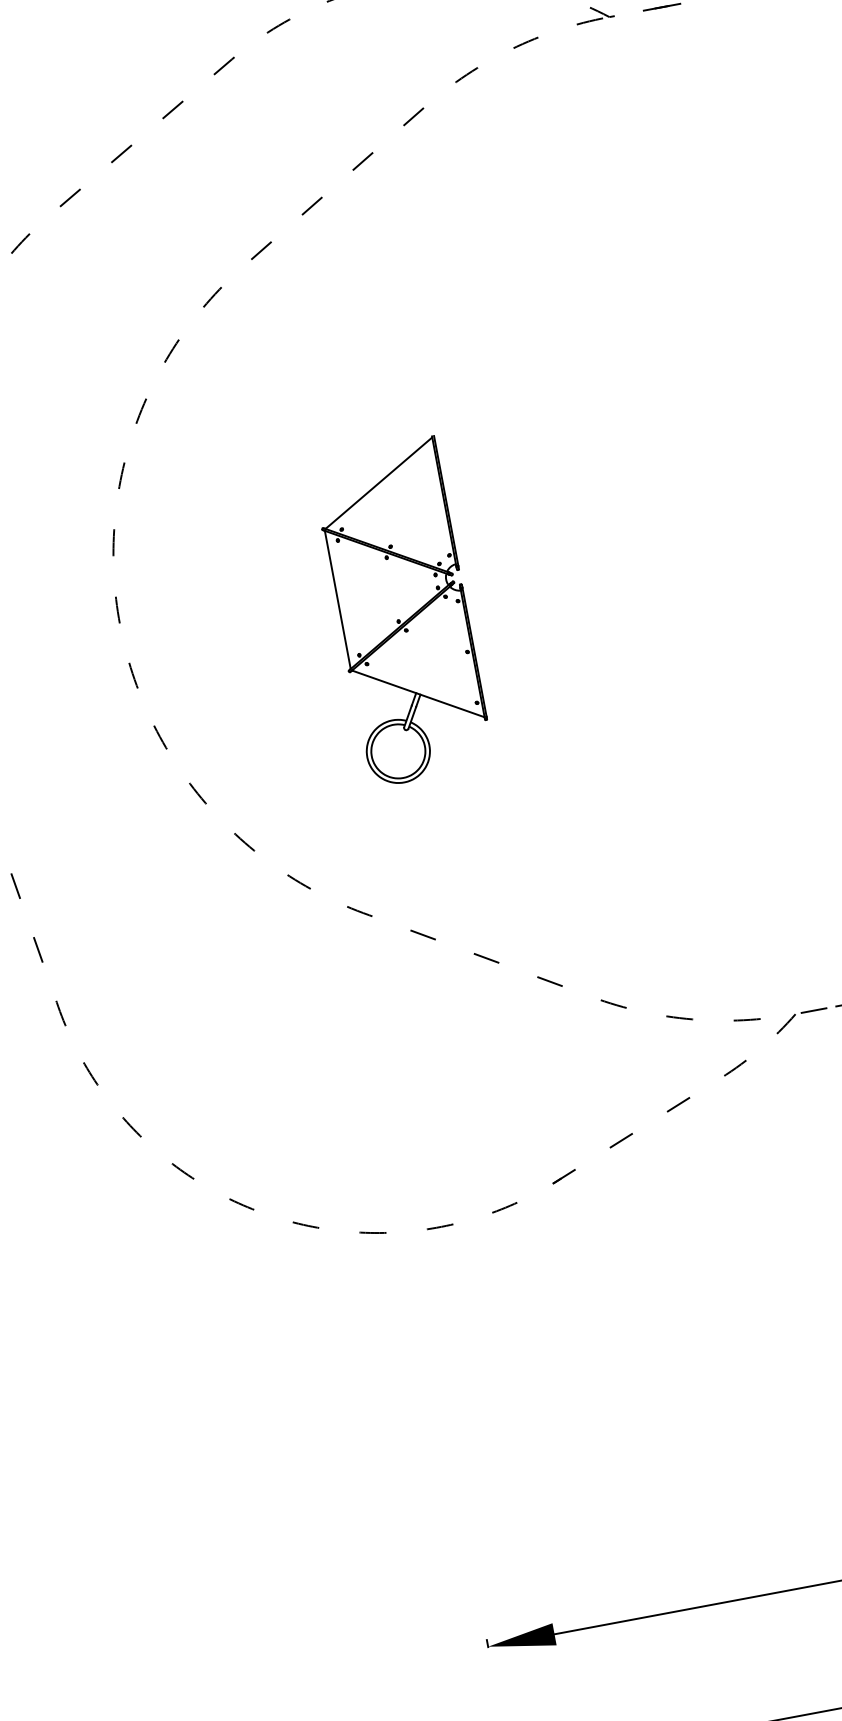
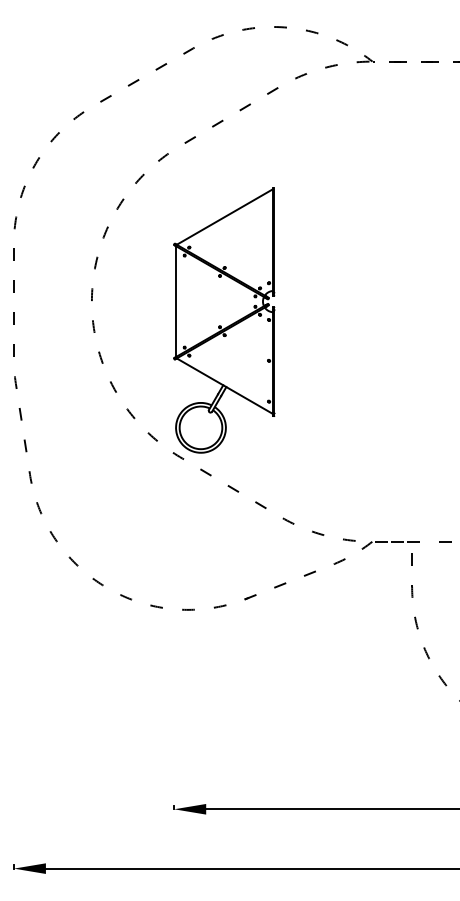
part: (402, 612) -> (224, 320), size x1.67

